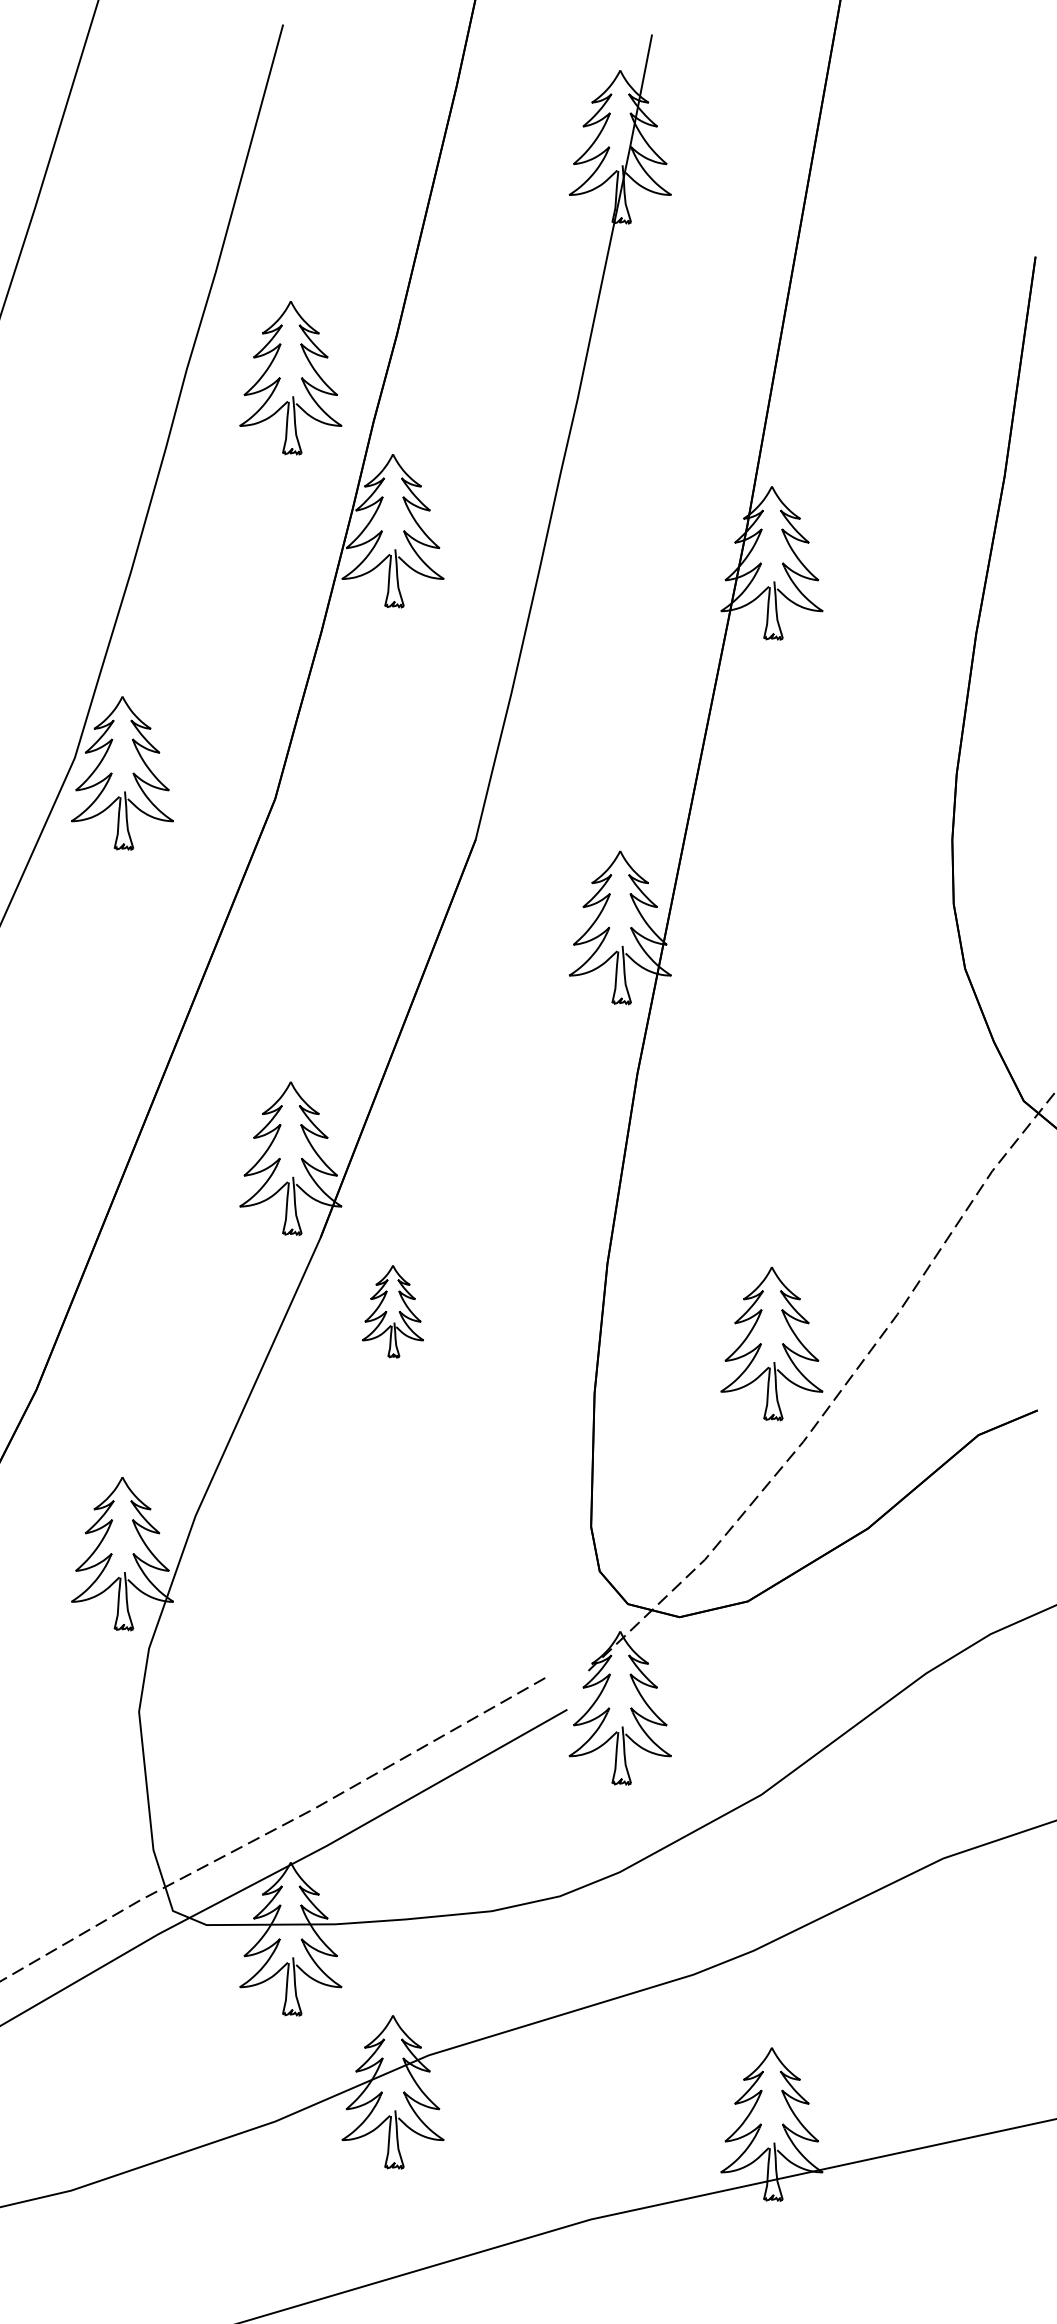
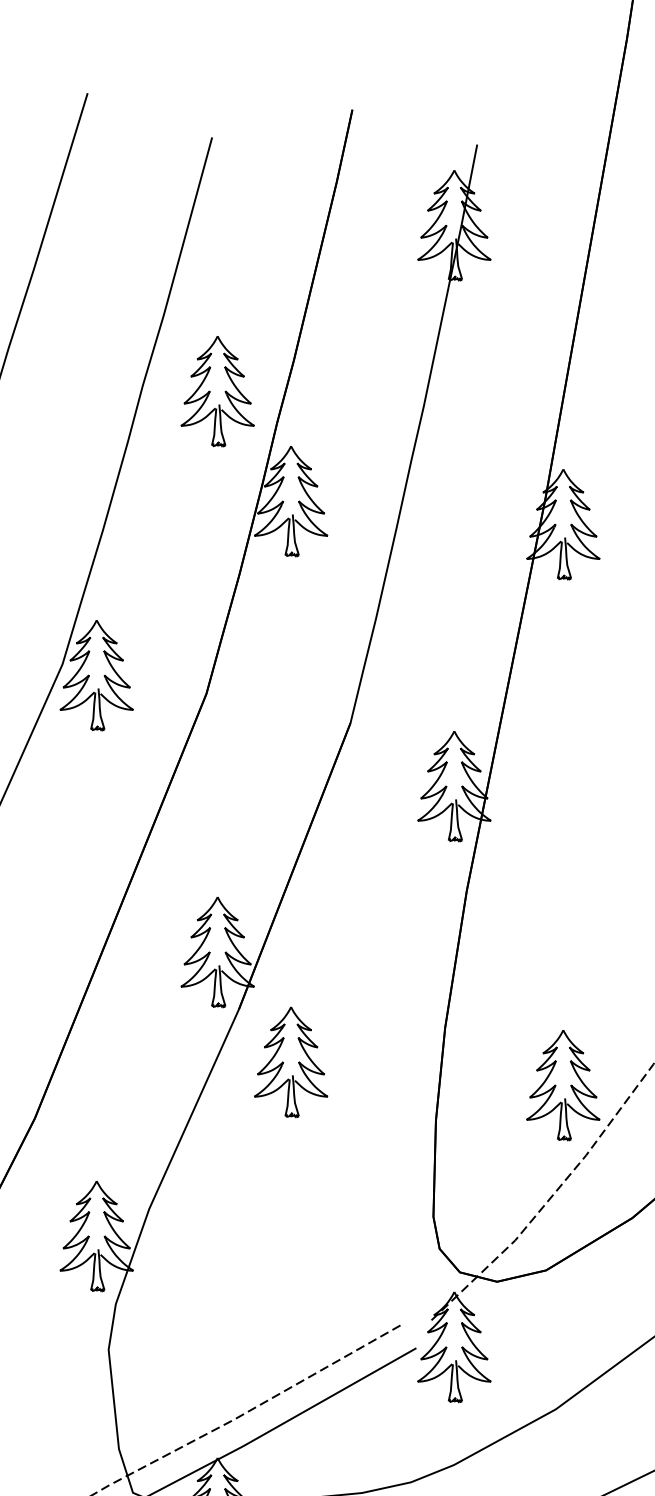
part: (392, 1311) -> (290, 1062), size x1.67

